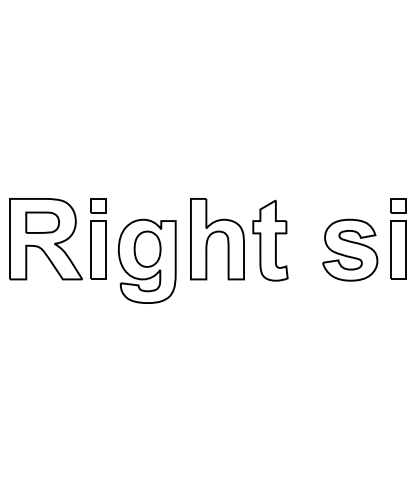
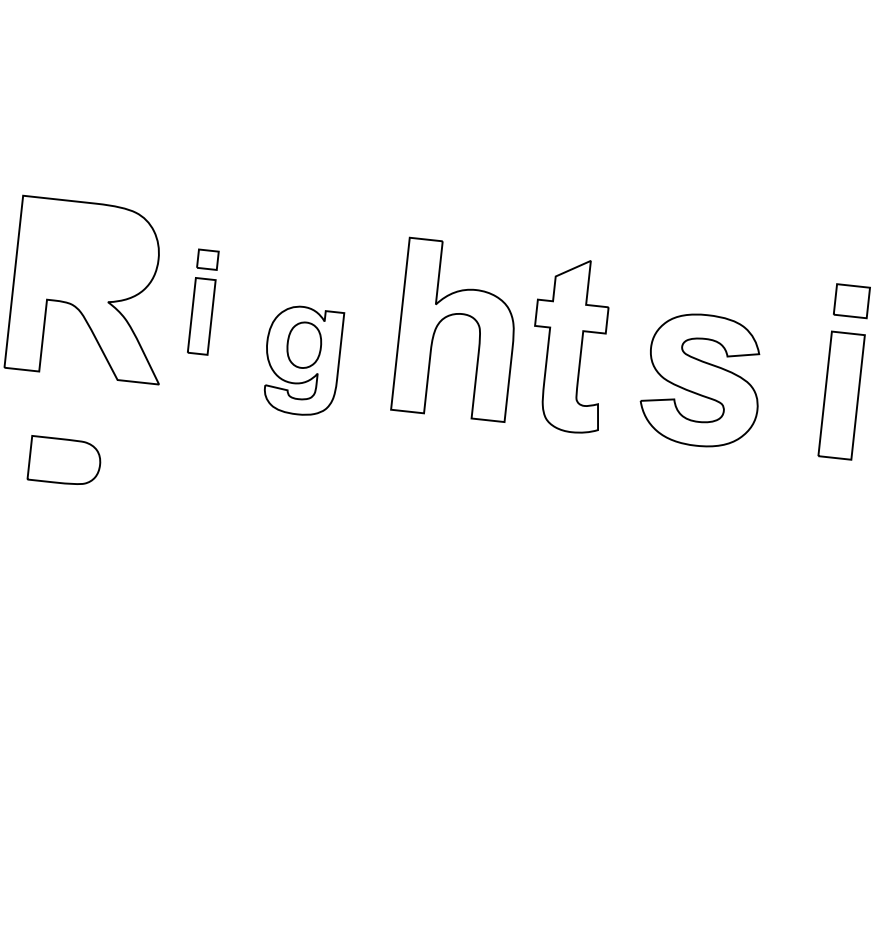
part: (42, 222) -> (64, 460), moved
part: (98, 238) -> (203, 300), size x0.6
part: (350, 249) -> (702, 378), moved
part: (147, 260) -> (302, 359), size x0.6

